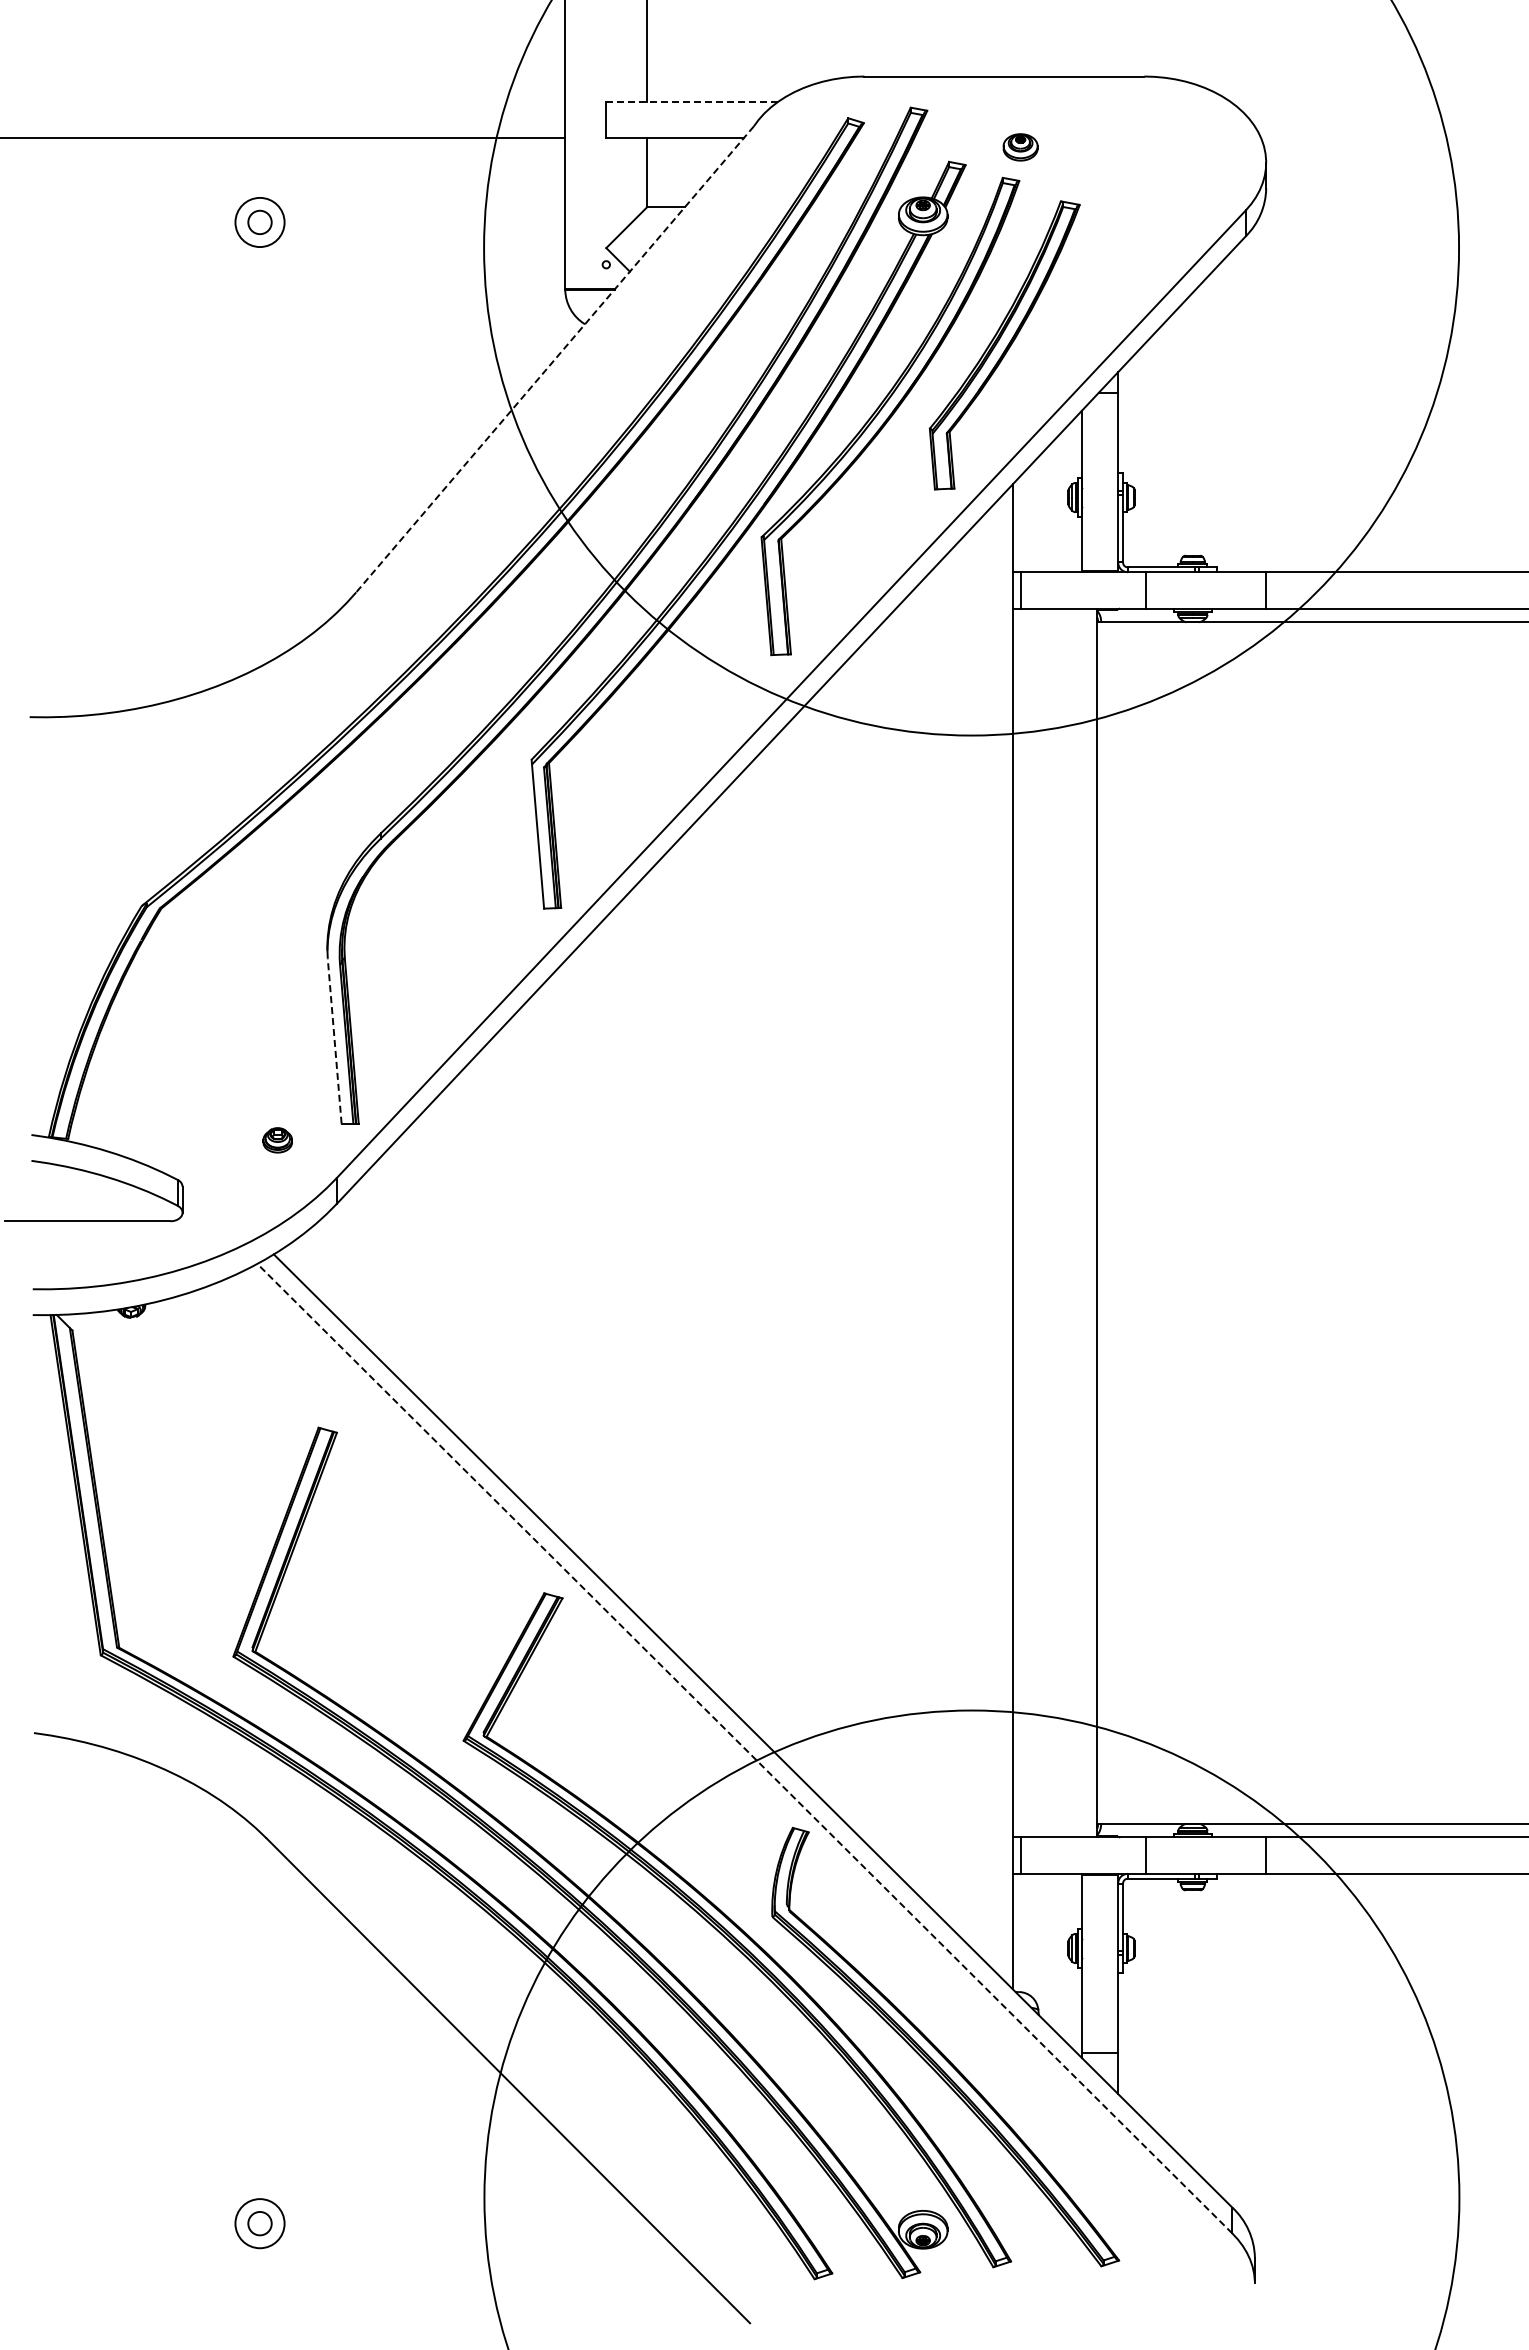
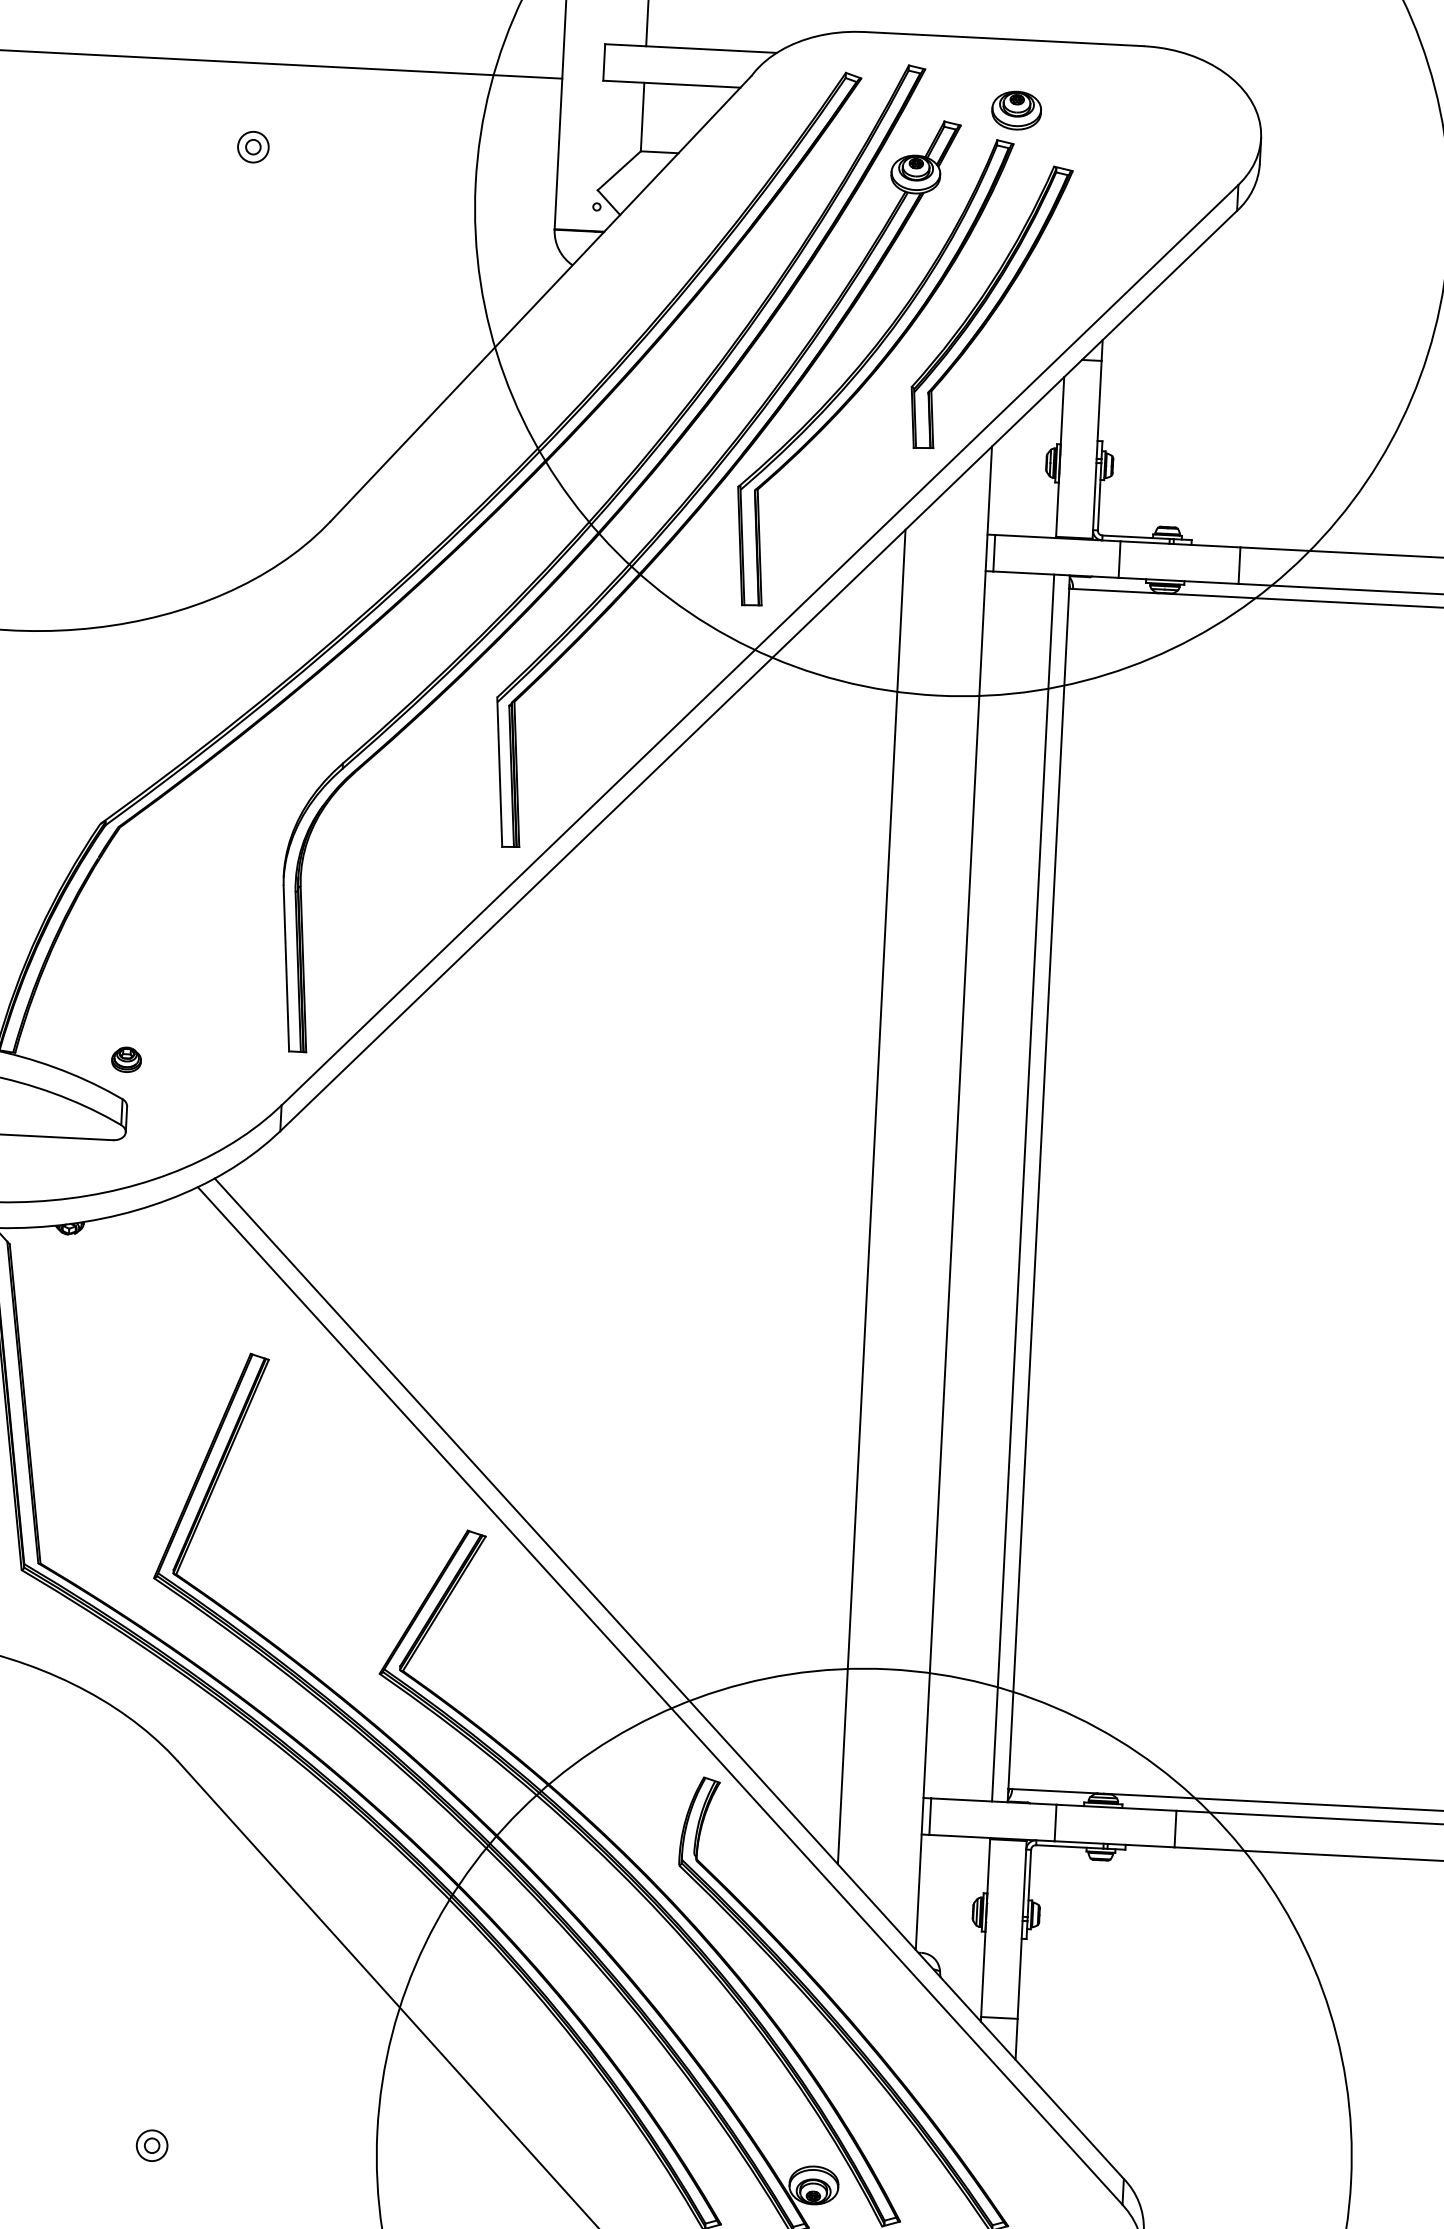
line: (692, 101) -> (691, 48), dashed -> solid
part: (1020, 147) -> (1016, 110), size x1.43
part: (260, 222) -> (253, 147), size x0.62
line: (554, 359) -> (540, 298), dashed -> solid
line: (334, 1041) -> (286, 968), dashed -> solid
part: (277, 1140) -> (126, 1059), moved
line: (1081, 1222) -> (1023, 1187), added
line: (930, 1239) -> (871, 1196), added
line: (744, 1748) -> (659, 1695), dashed -> solid
part: (260, 2223) -> (152, 2145), size x0.62

